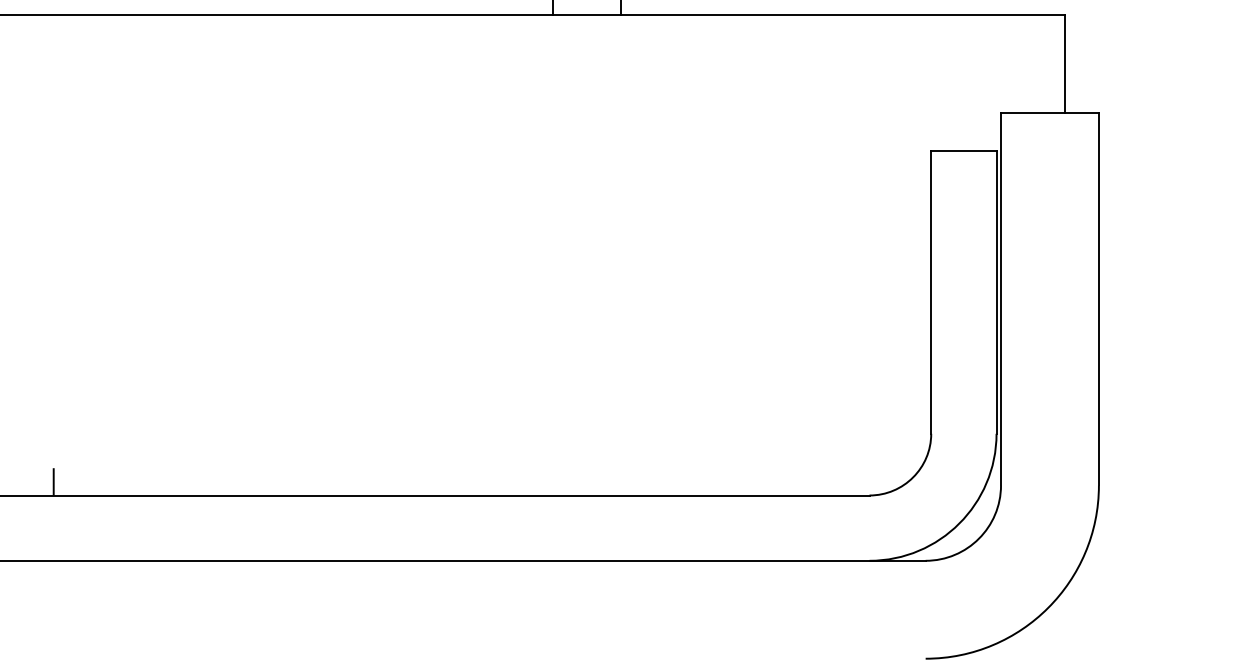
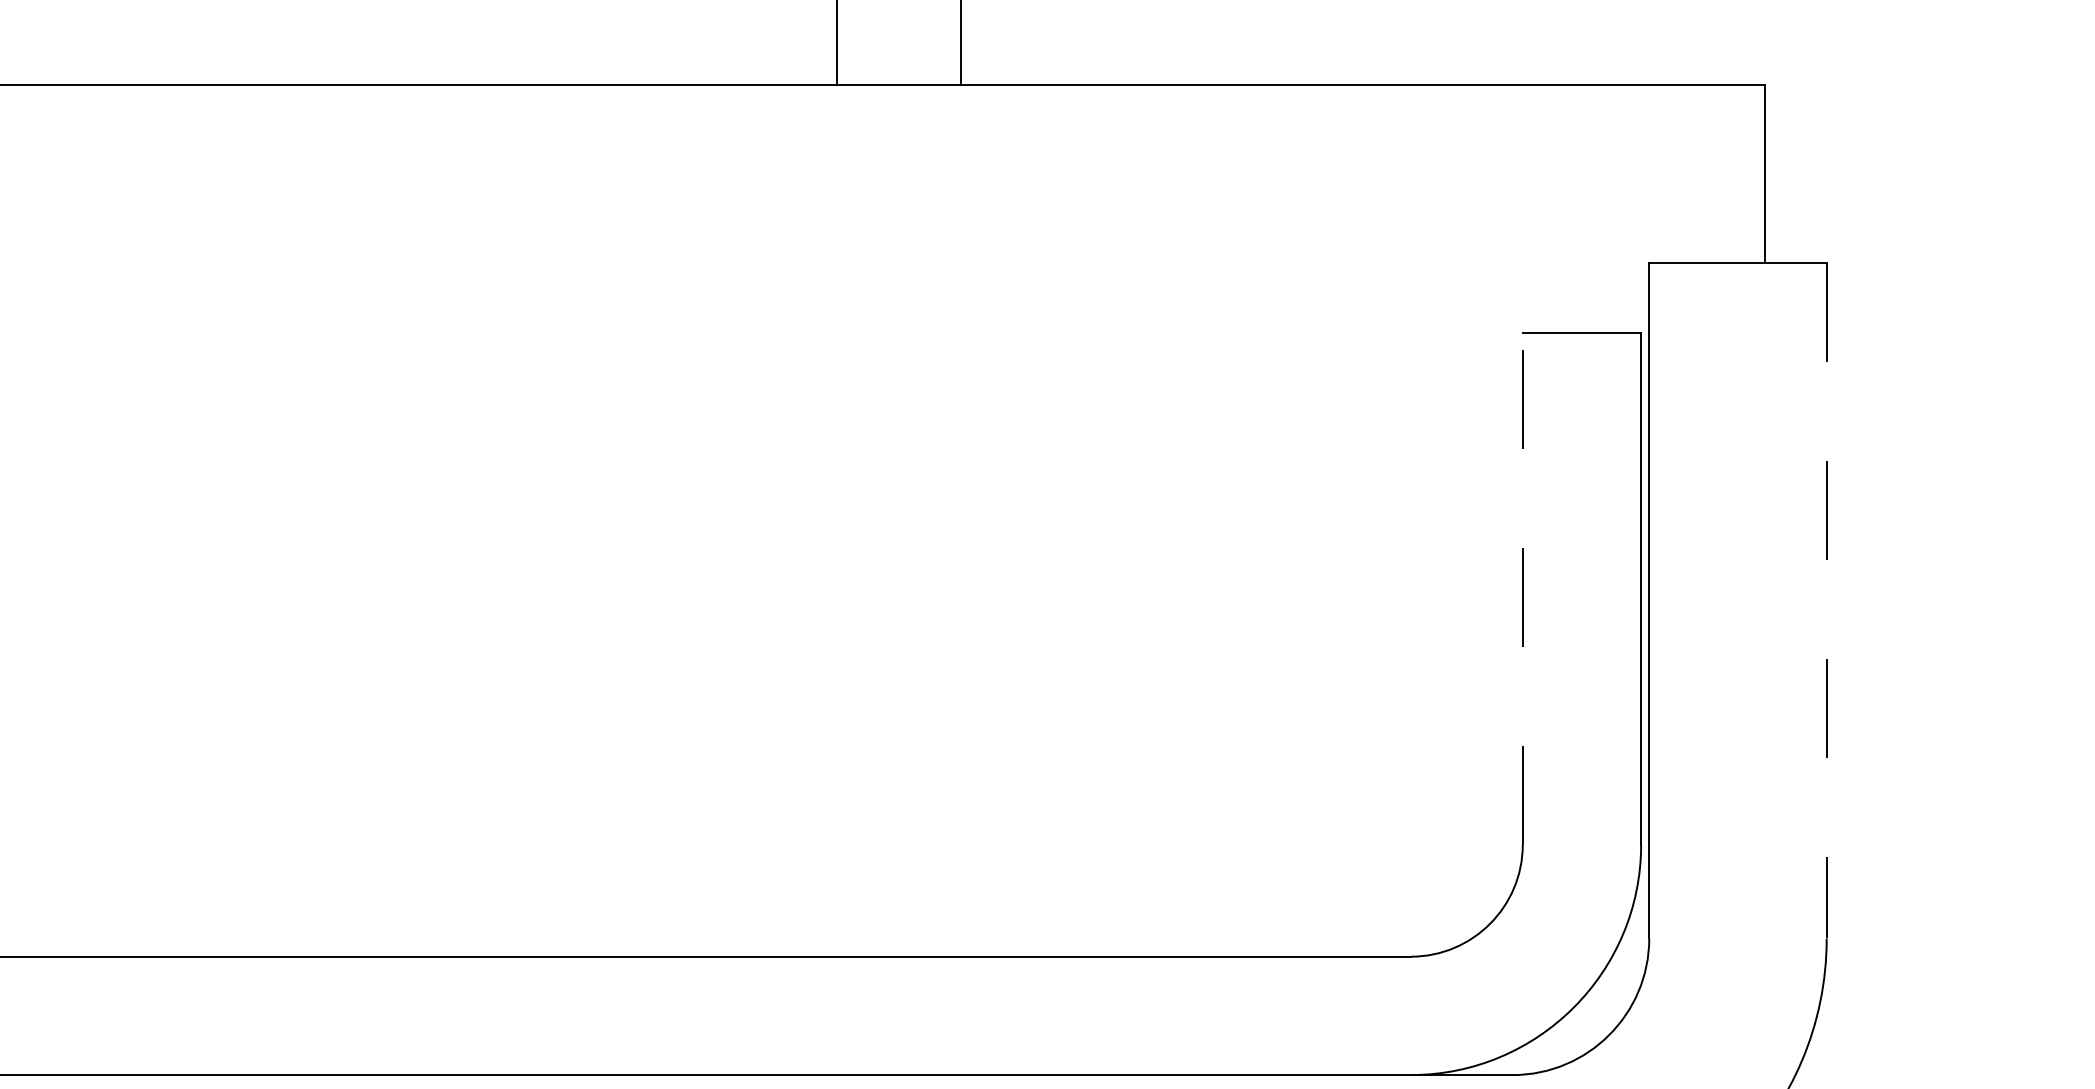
line: (931, 292) -> (1523, 588), solid -> dashed
line: (1098, 299) -> (1825, 601), solid -> dashed

